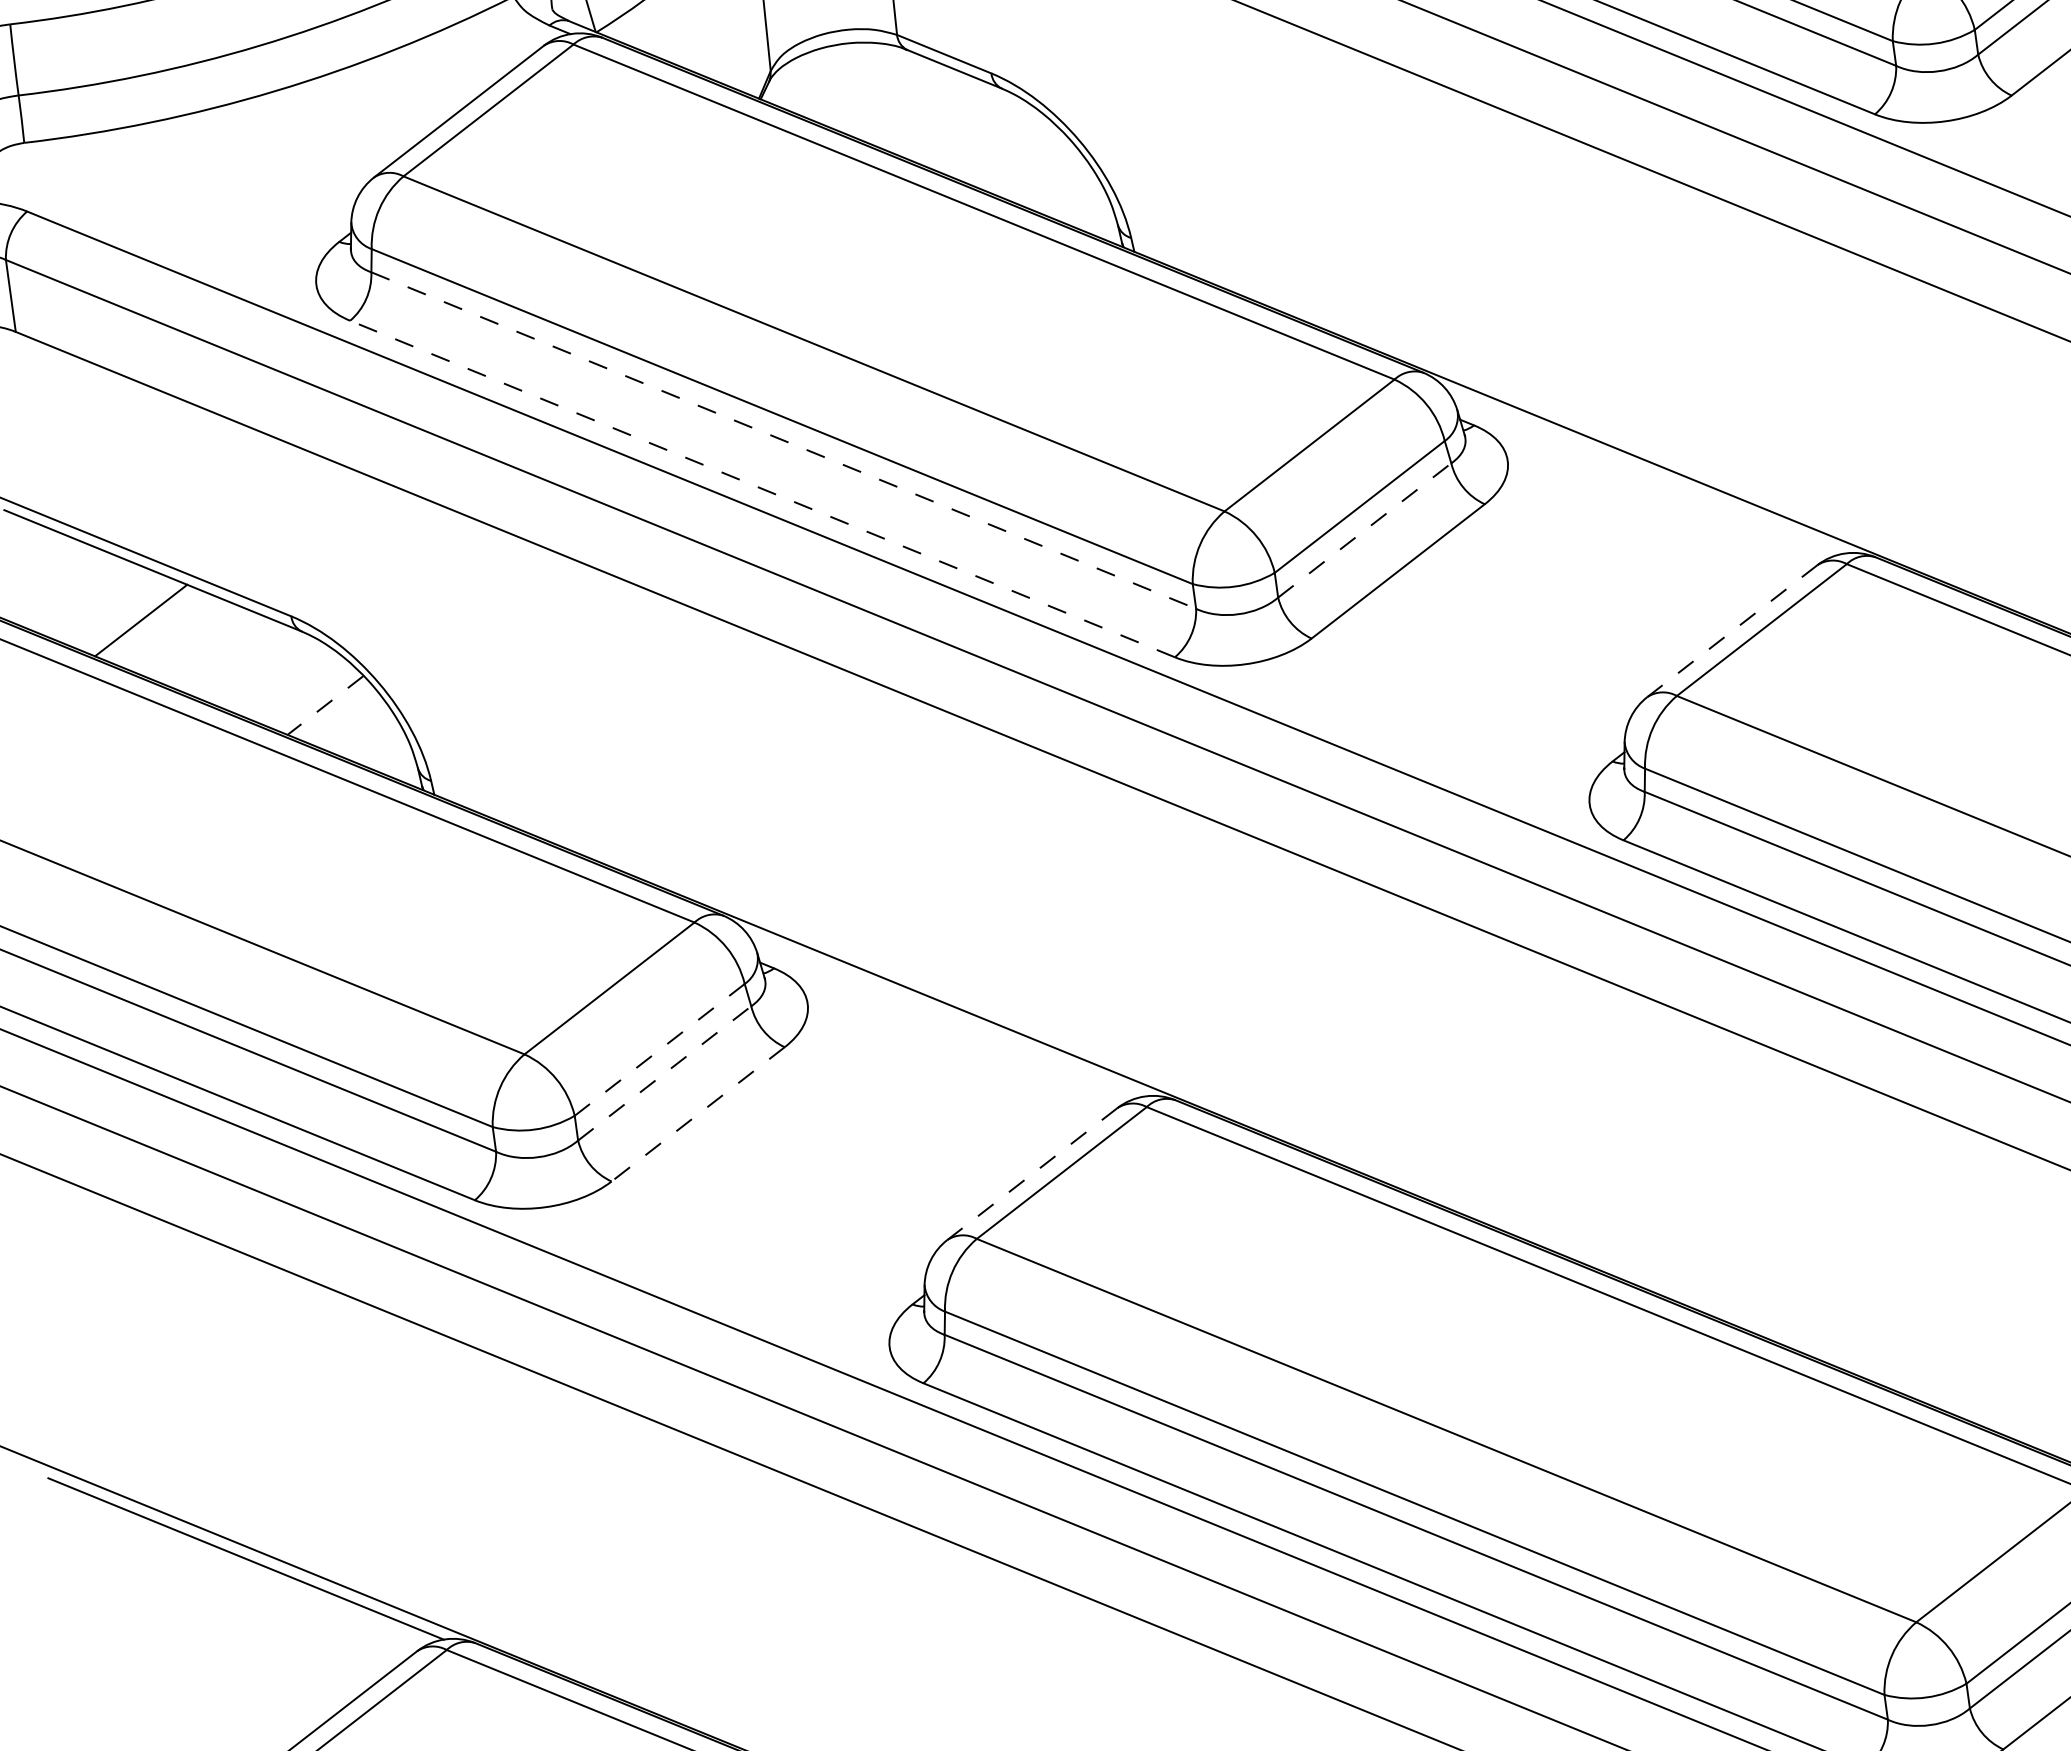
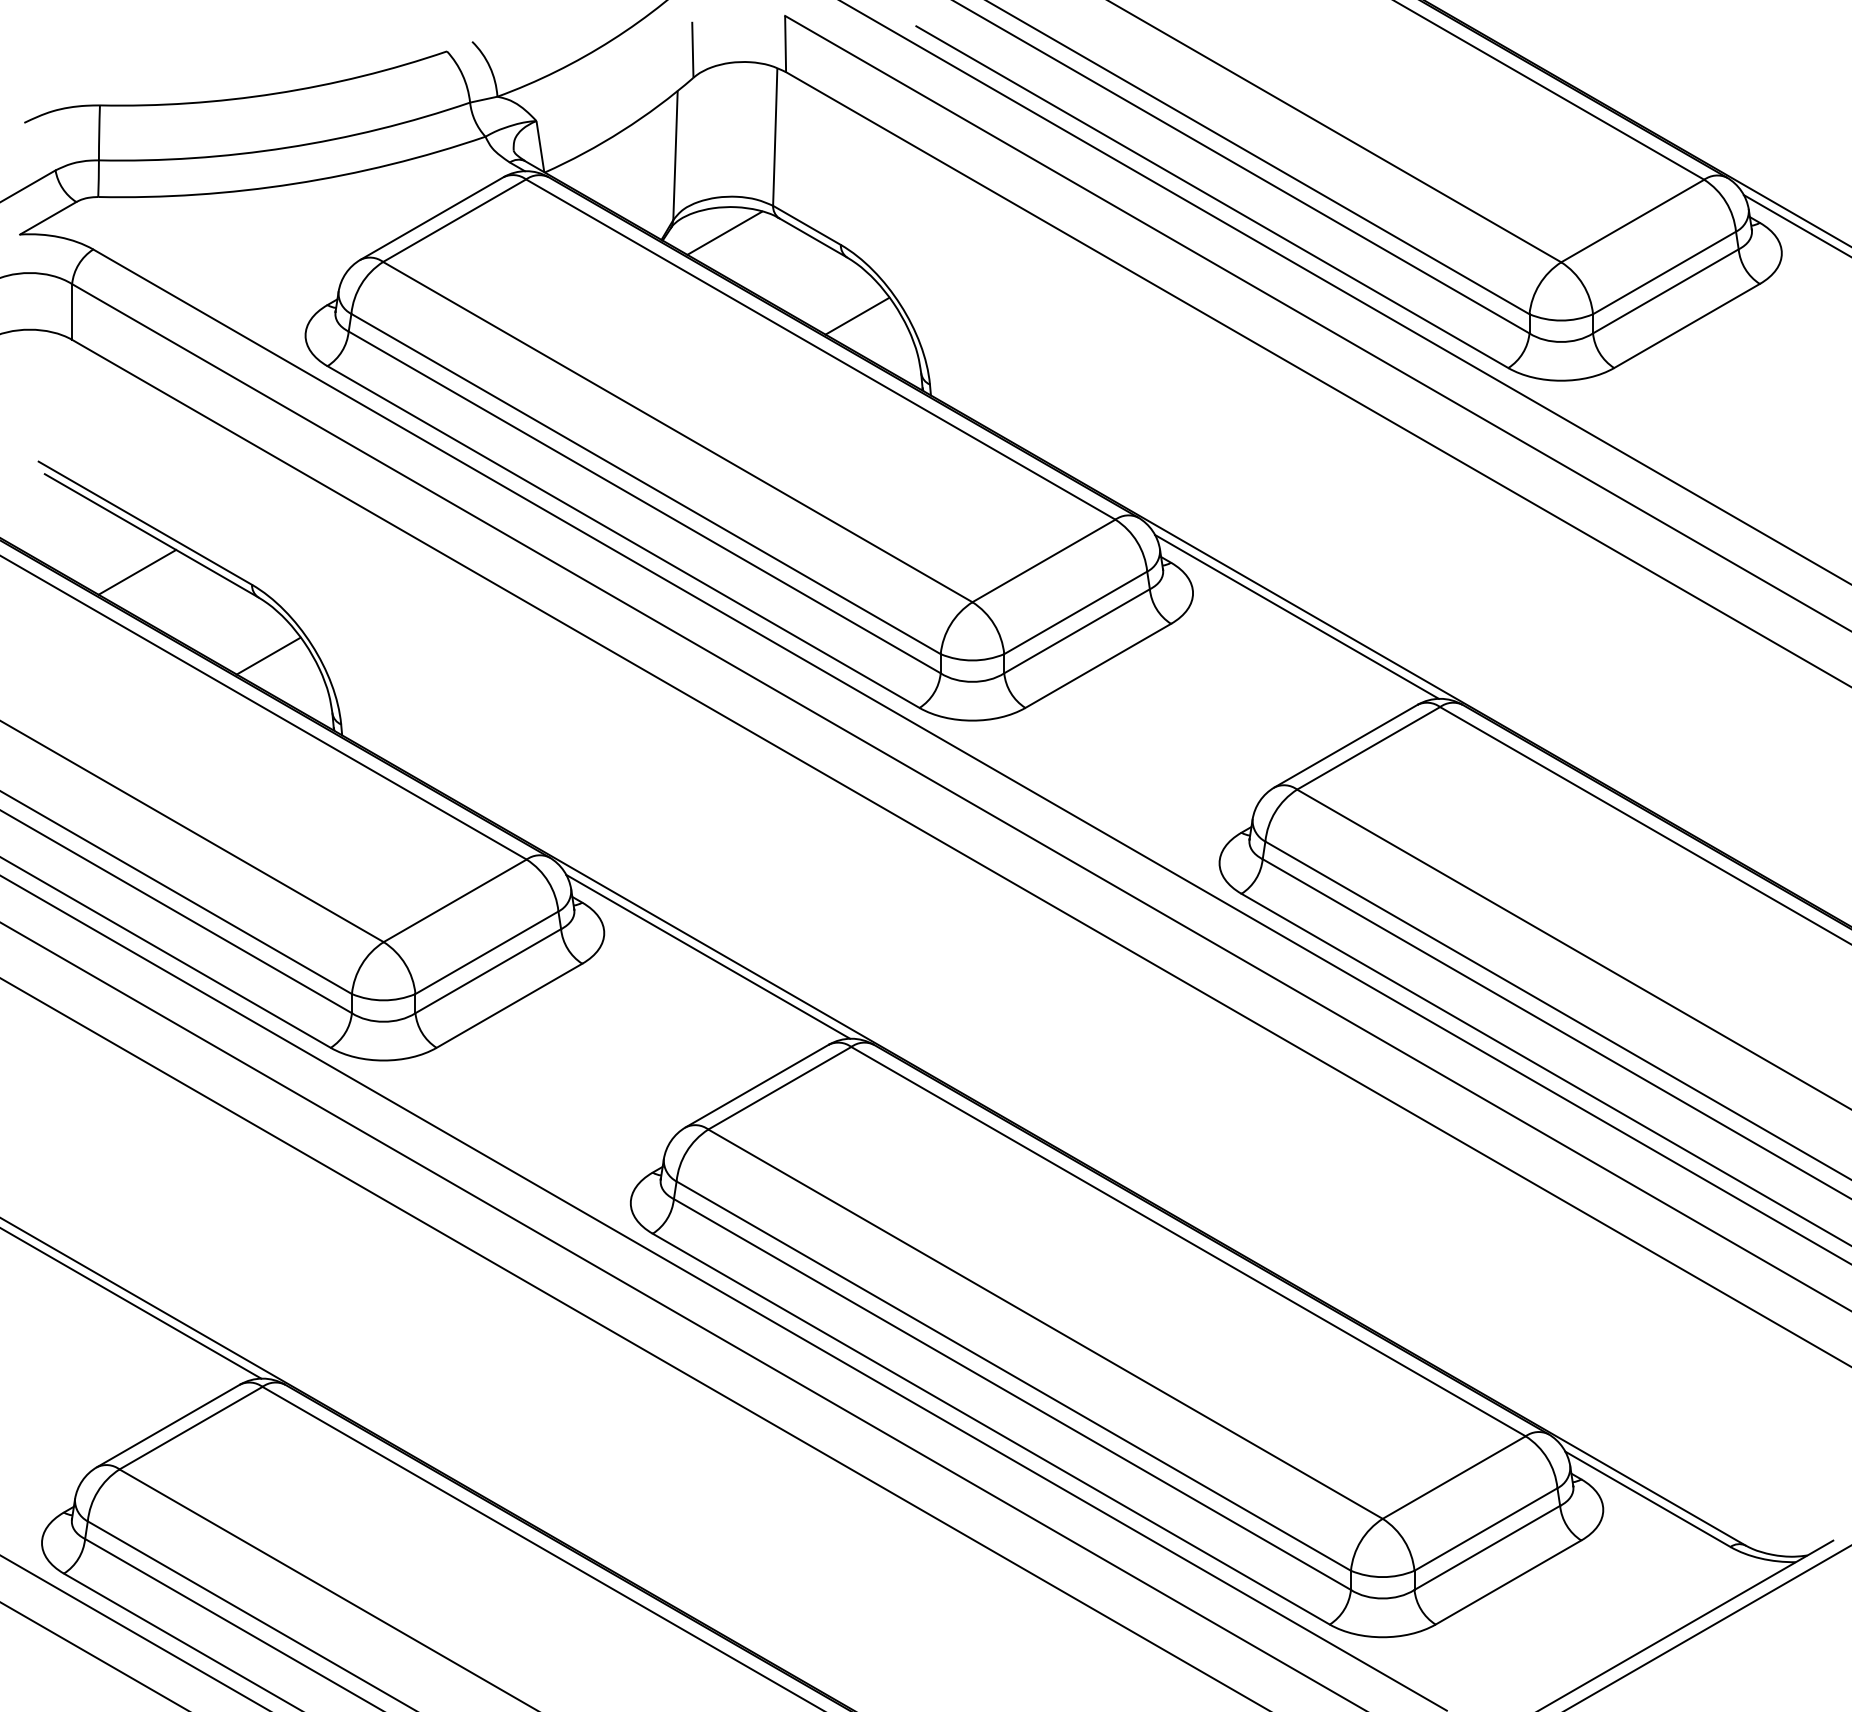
line: (839, 77) -> (724, 232), added
line: (1025, 161) -> (857, 315), added
line: (783, 440) -> (644, 502), dashed -> solid
line: (1645, 472) -> (1296, 616), added
line: (762, 489) -> (623, 537), dashed -> solid
line: (1365, 530) -> (1077, 631), dashed -> solid
line: (1732, 631) -> (1346, 746), dashed -> solid
line: (325, 706) -> (268, 656), dashed -> solid
line: (946, 1015) -> (708, 956), added
line: (659, 1049) -> (486, 952), dashed -> solid
line: (664, 1072) -> (488, 970), dashed -> solid
line: (698, 1115) -> (509, 1006), dashed -> solid
line: (1032, 1174) -> (757, 1086), dashed -> solid

